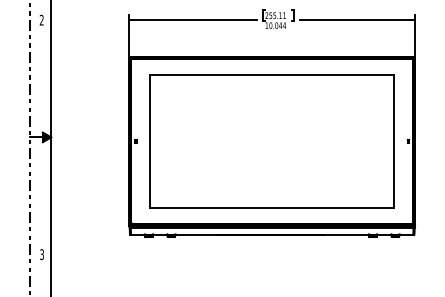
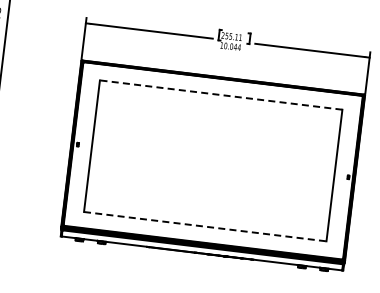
line: (271, 74) -> (220, 94), solid -> dashed
line: (272, 207) -> (205, 226), solid -> dashed

